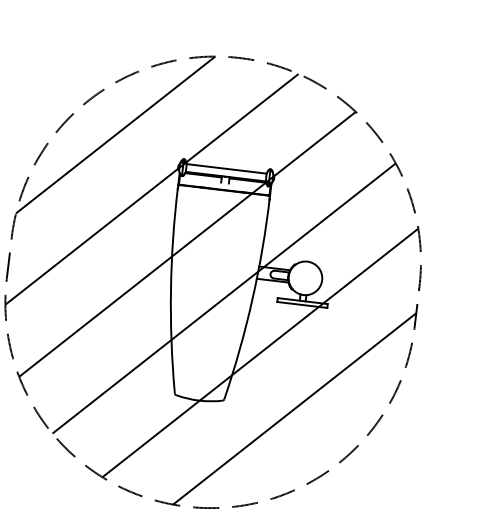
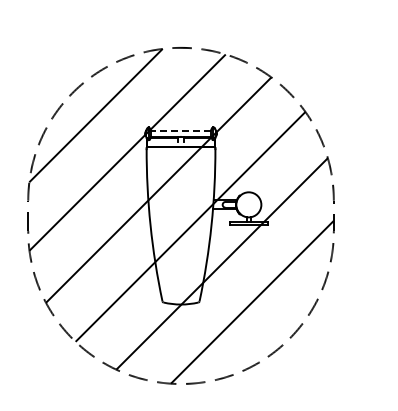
line: (227, 168) -> (181, 130), solid -> dashed

